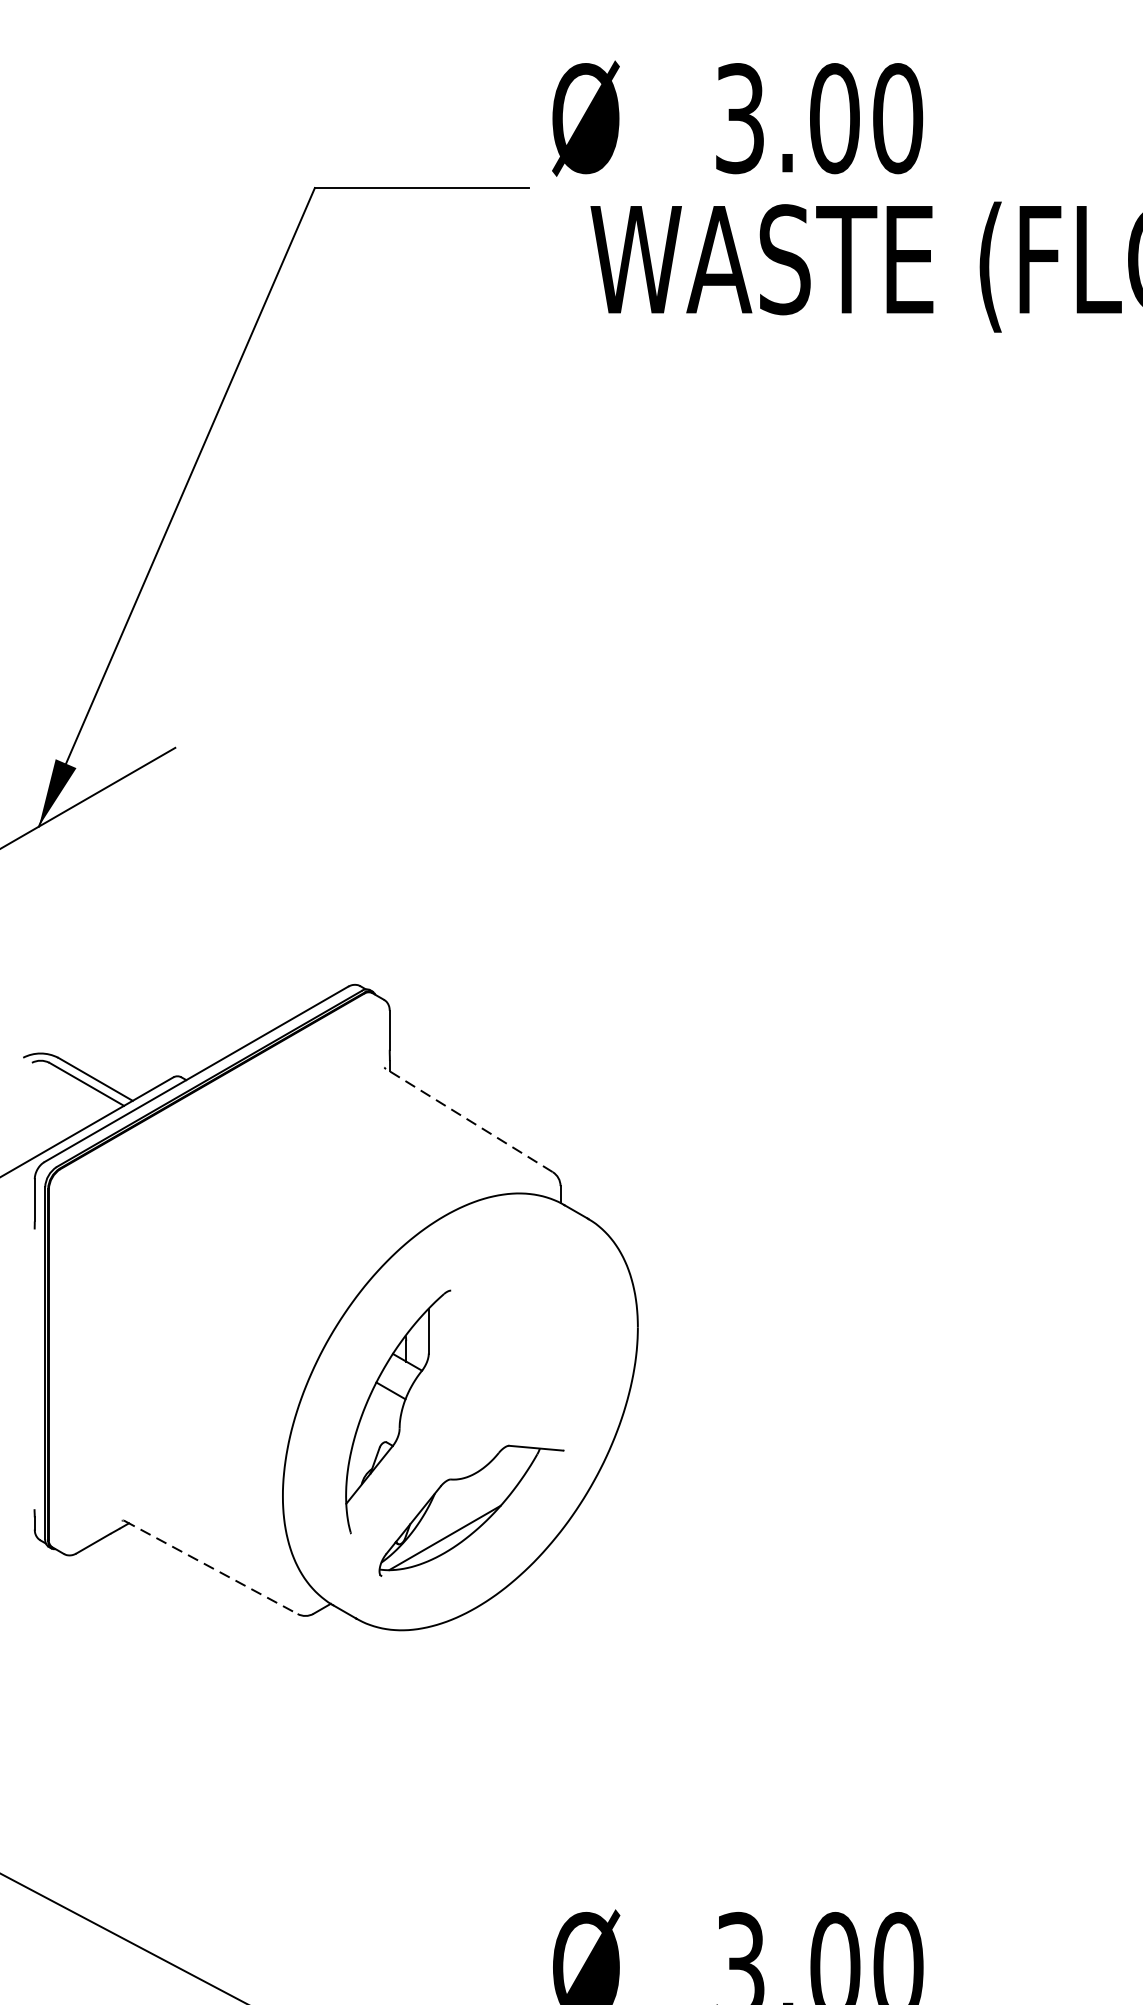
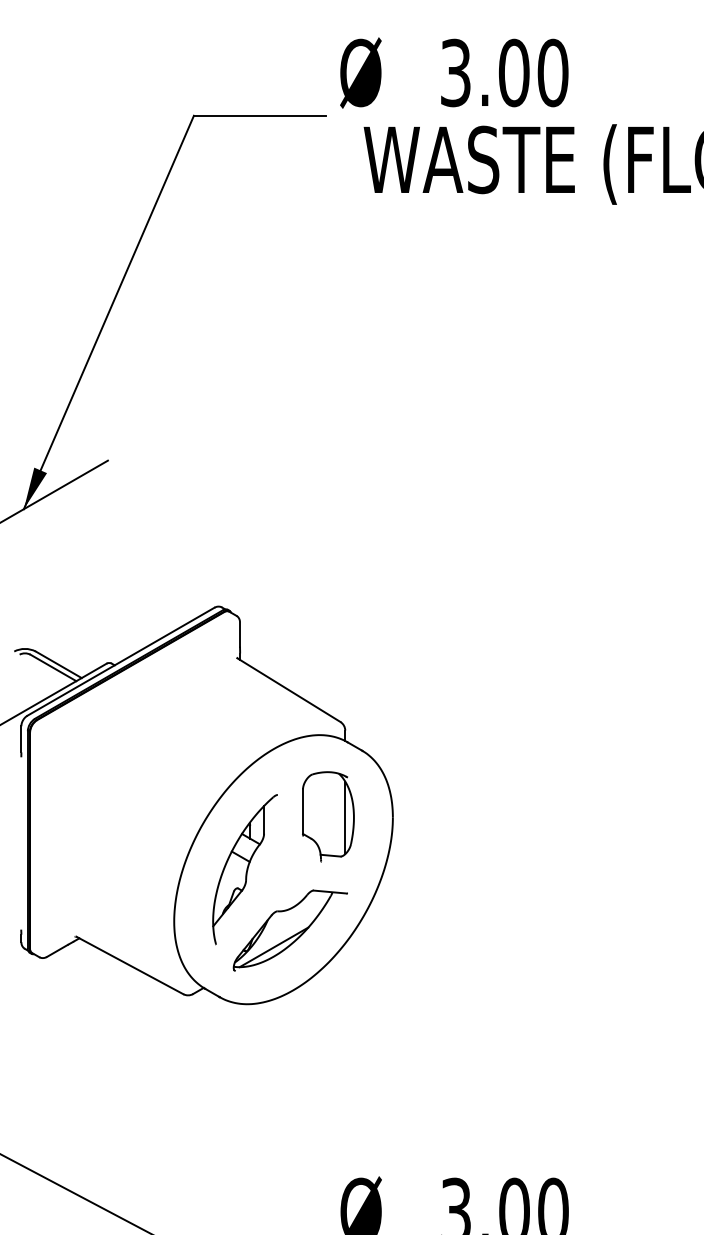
line: (468, 1119) -> (288, 689), dashed -> solid
part: (533, 1325) -> (328, 816), added
line: (211, 1567) -> (130, 965), dashed -> solid

